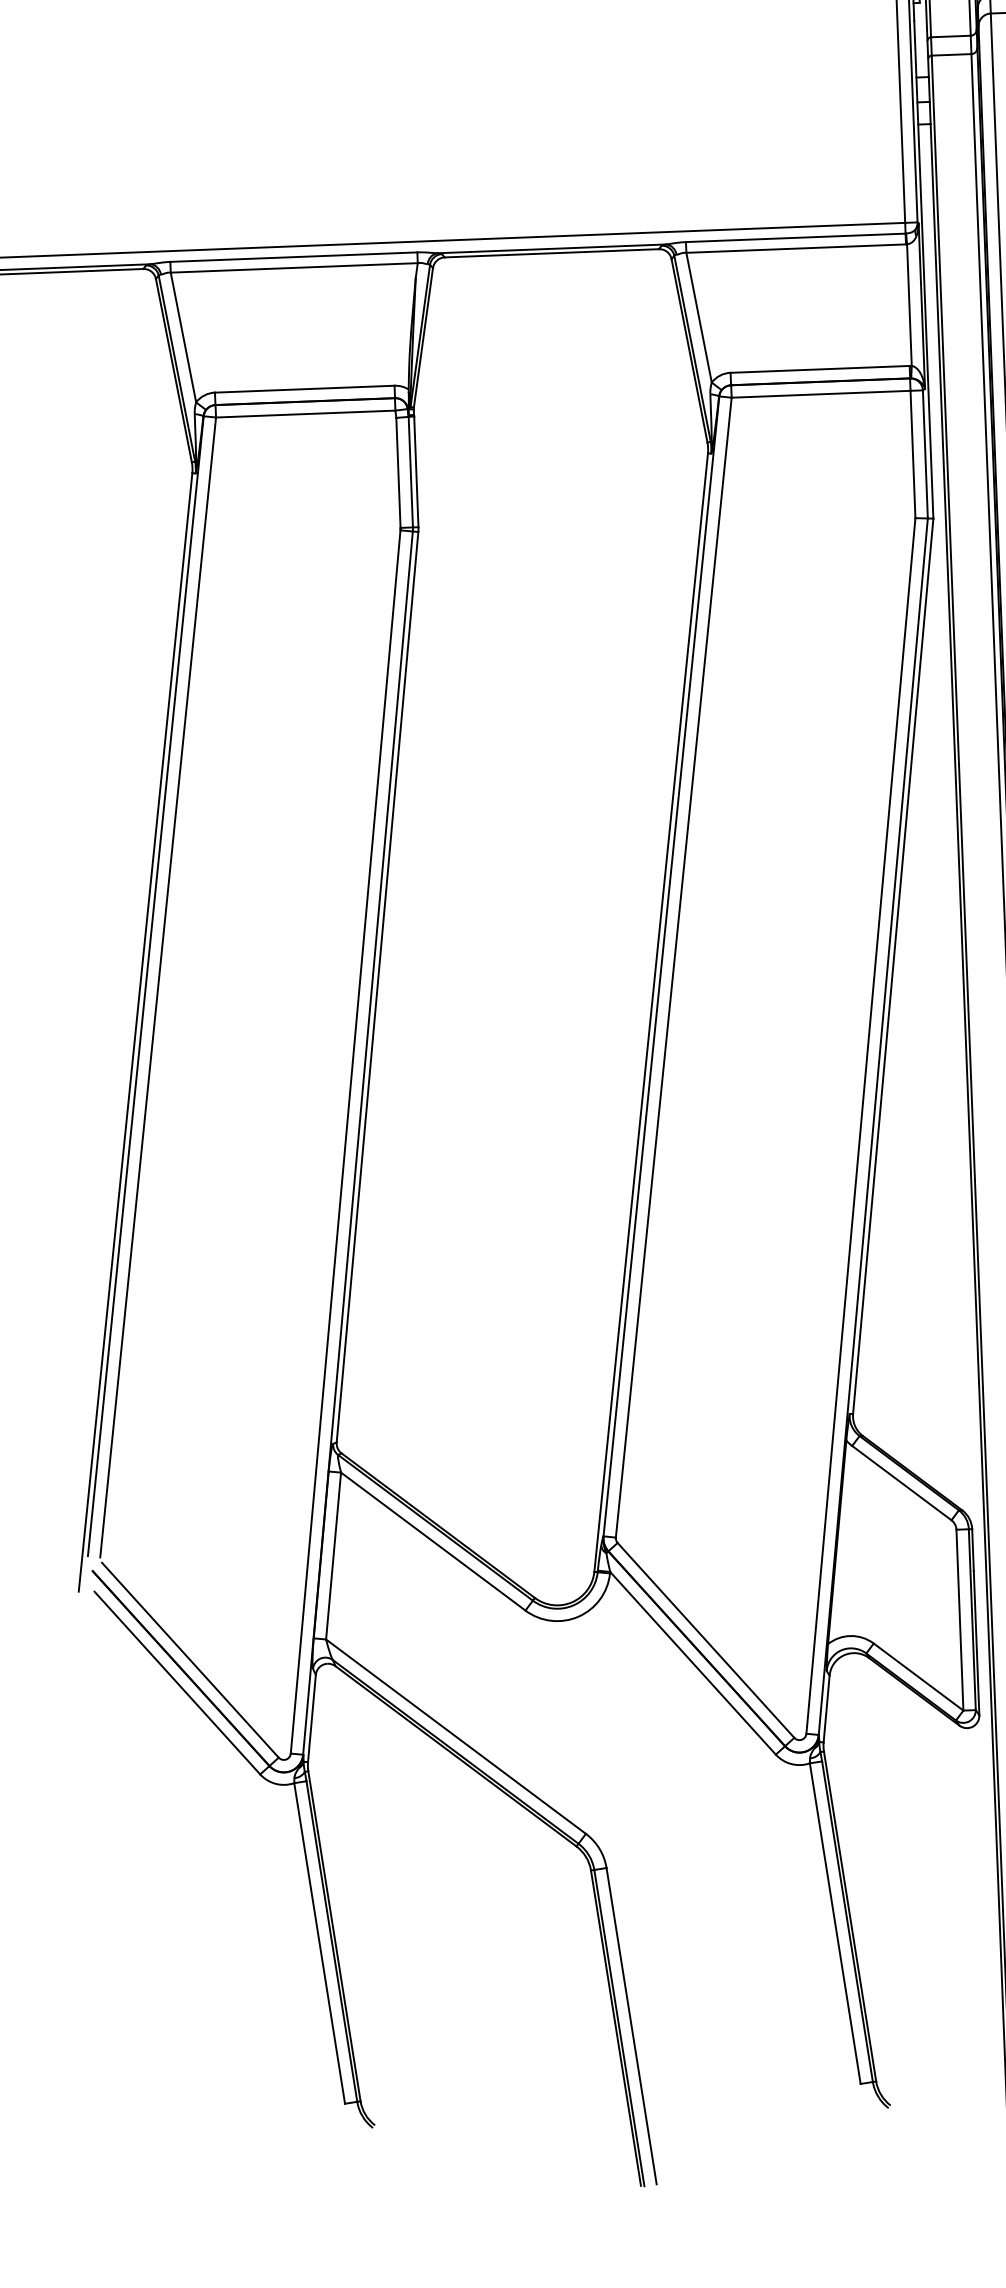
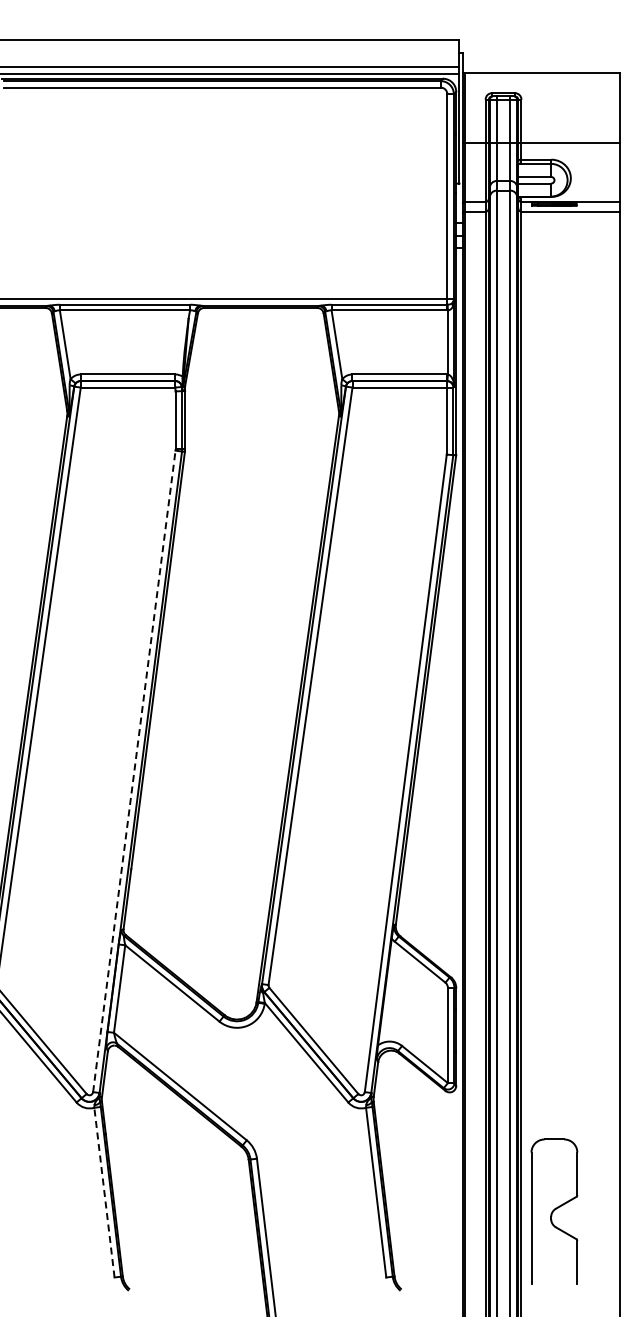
line: (345, 1140) -> (134, 770), solid -> dashed
line: (319, 1943) -> (104, 1192), solid -> dashed

